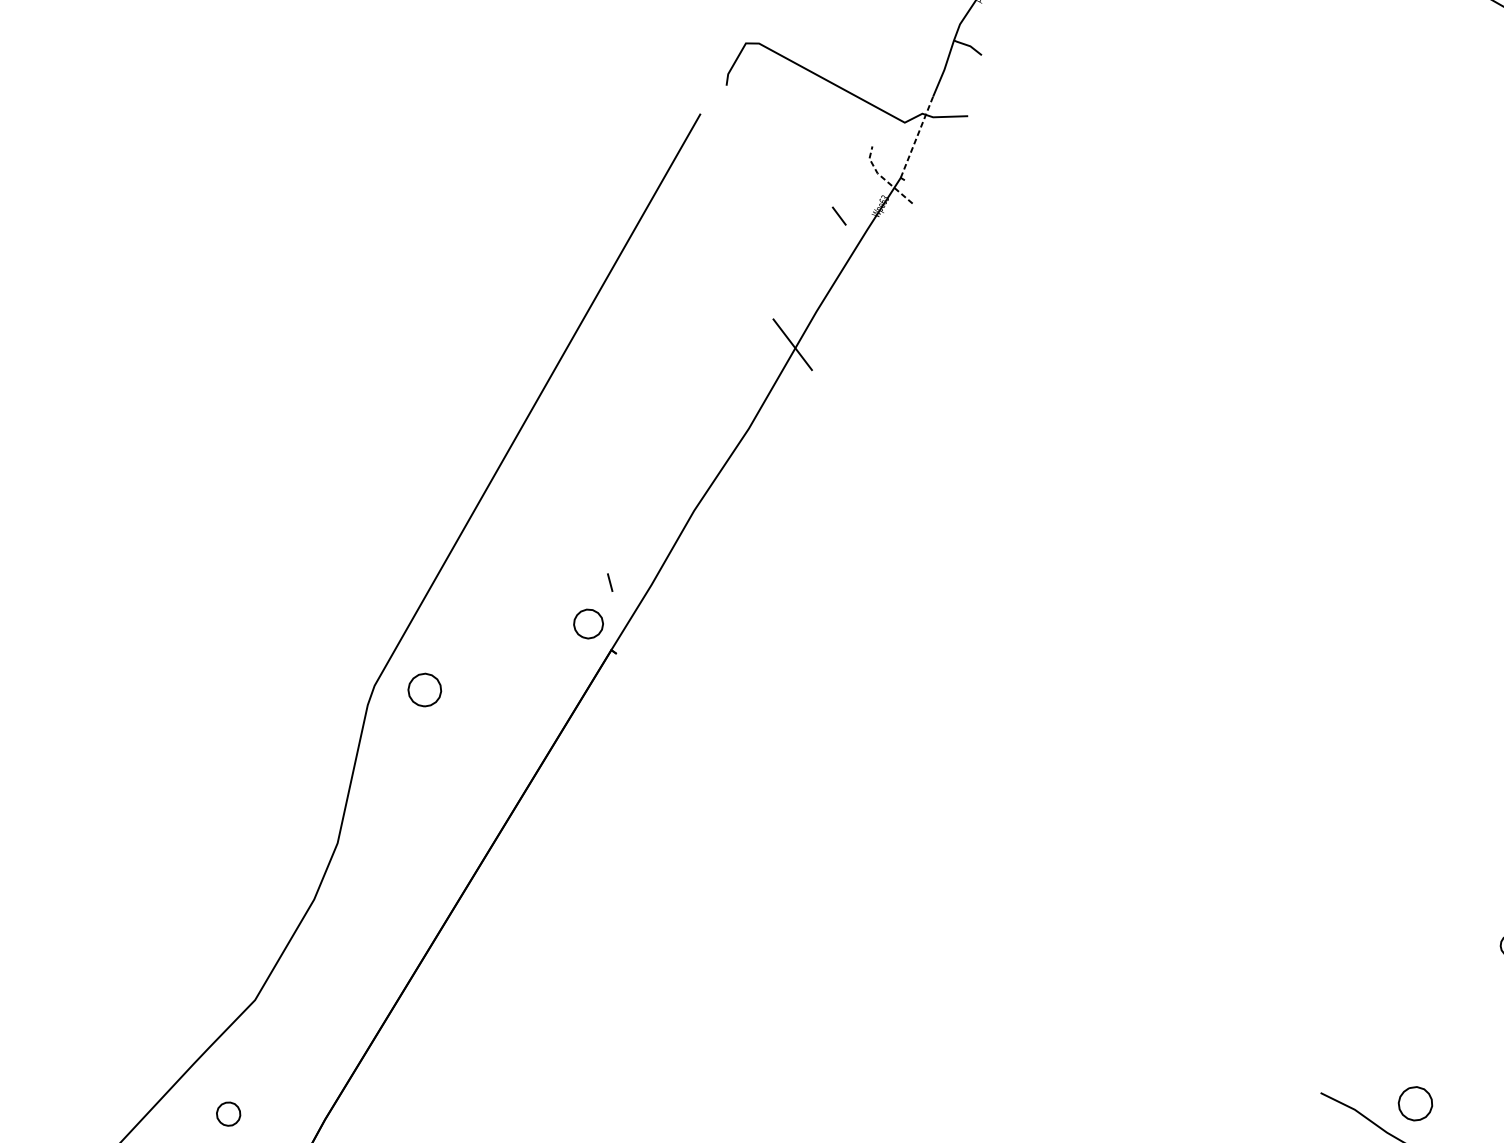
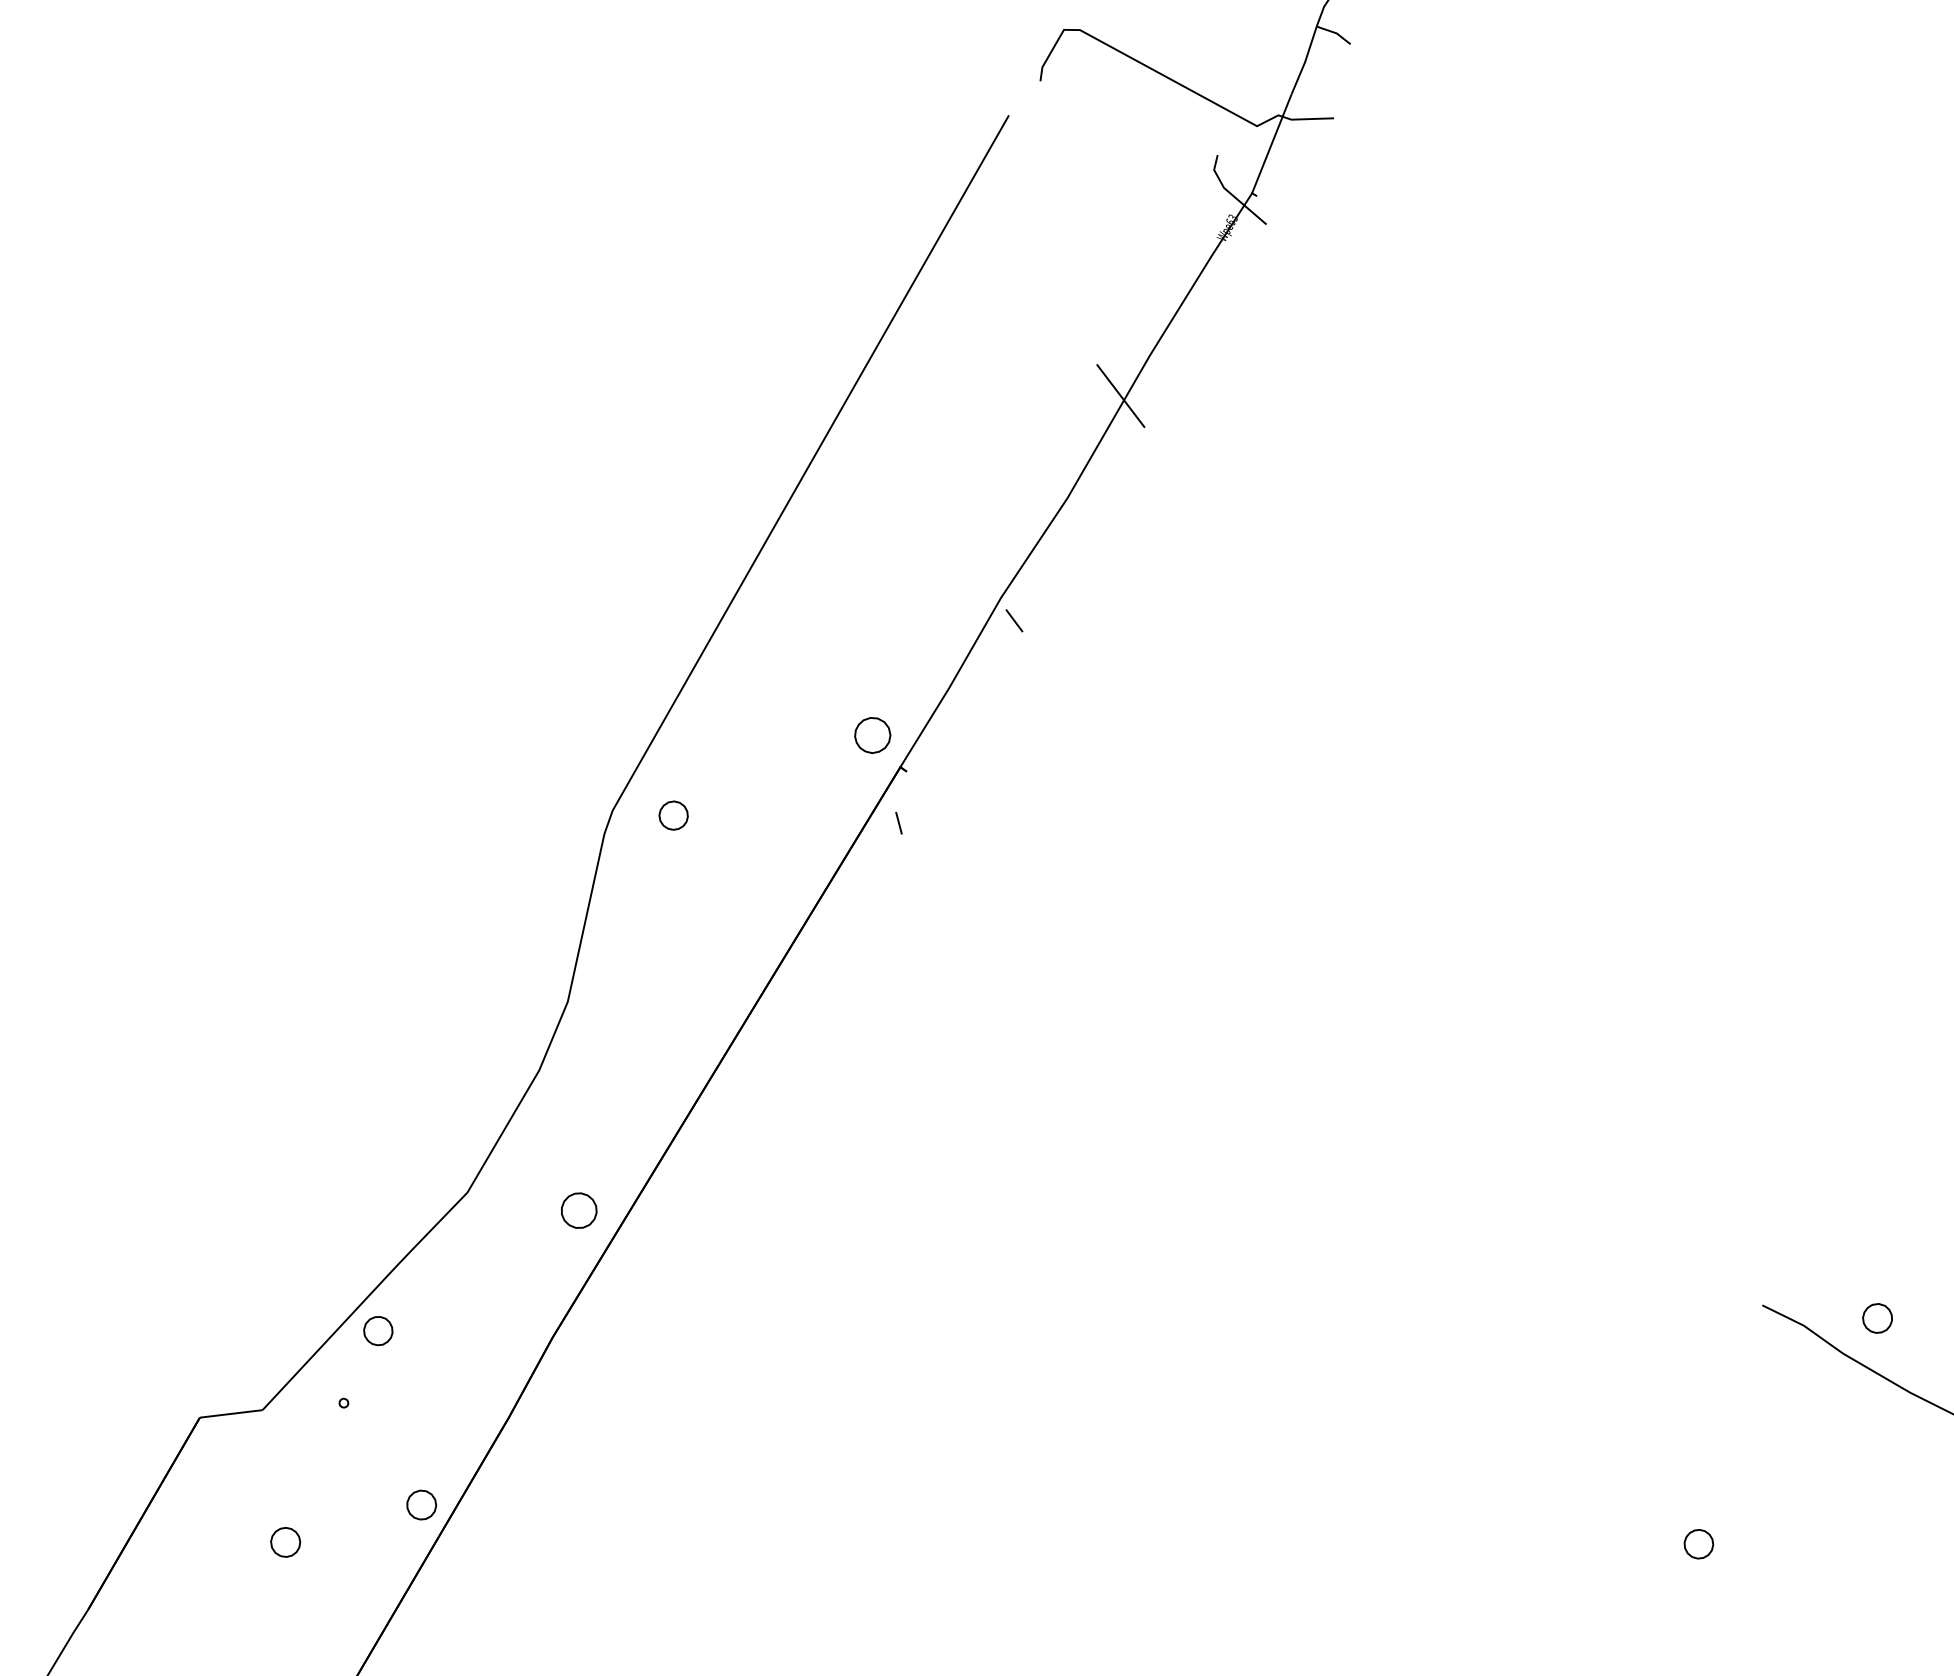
line: (916, 136) -> (1271, 143), dashed -> solid
line: (882, 178) -> (1230, 193), dashed -> solid
line: (839, 215) -> (1014, 620), moved
line: (609, 582) -> (898, 822), moved
part: (424, 689) -> (673, 815), size x0.71
part: (347, 1014) -> (579, 1210), added
part: (1415, 1103) -> (1877, 1318), size x0.71
part: (228, 1114) -> (378, 1331), moved

